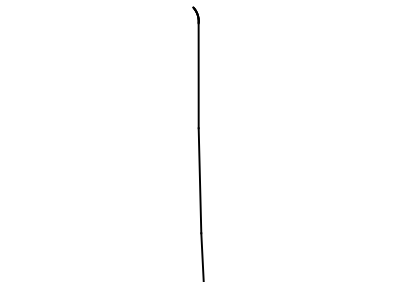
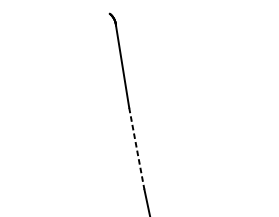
line: (199, 180) -> (136, 148), solid -> dashed

